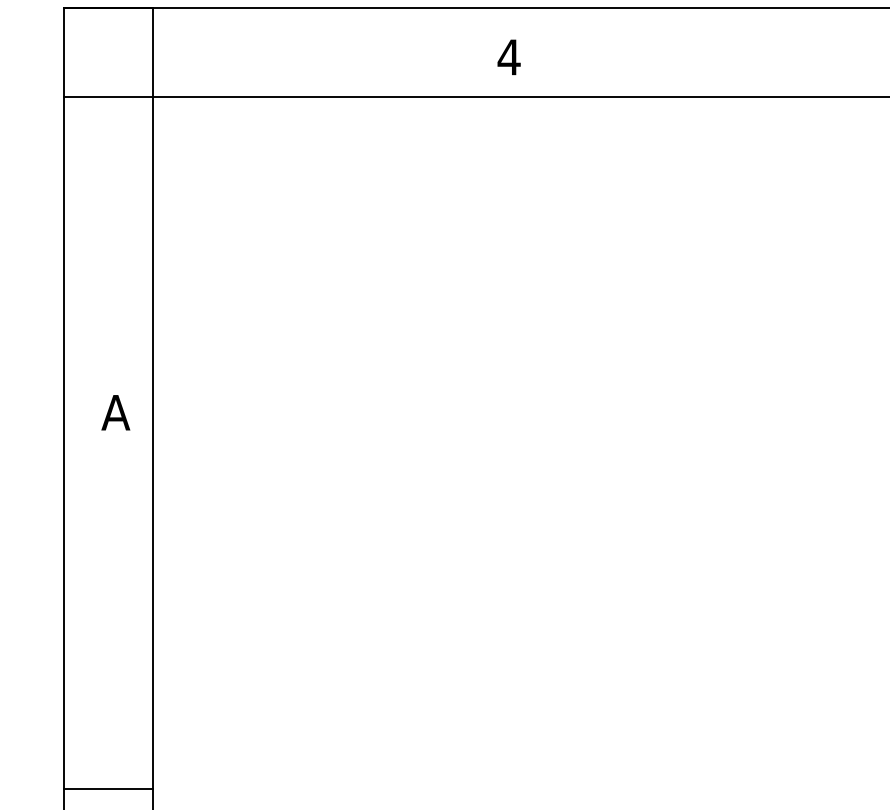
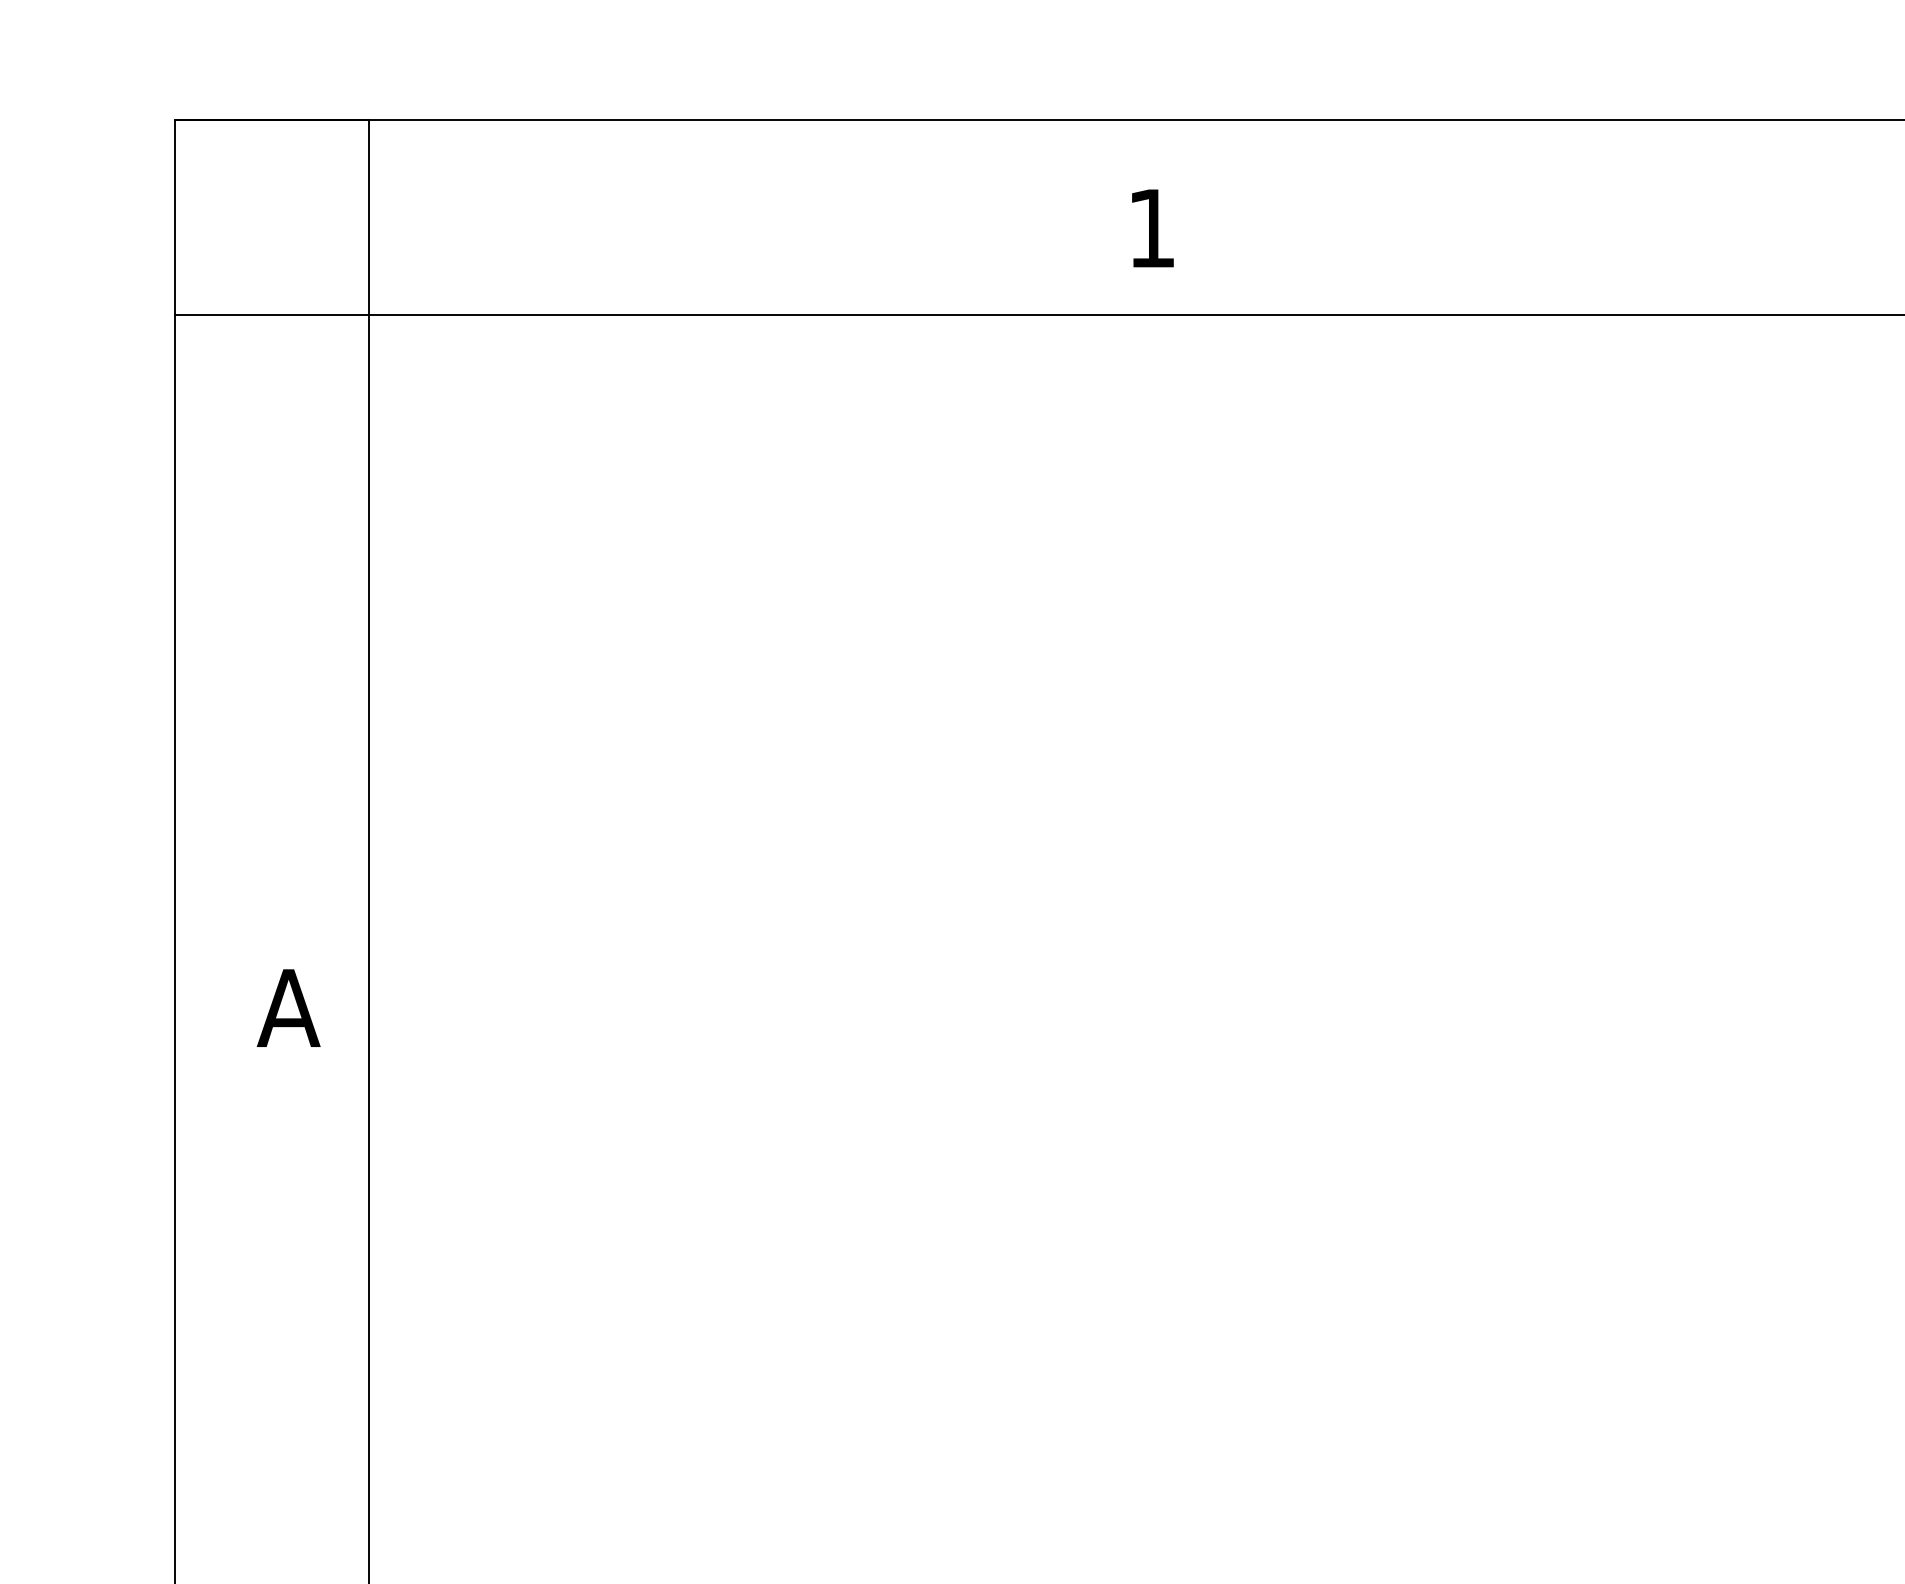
text: (508, 57) -> (1150, 228), 4 -> 1

